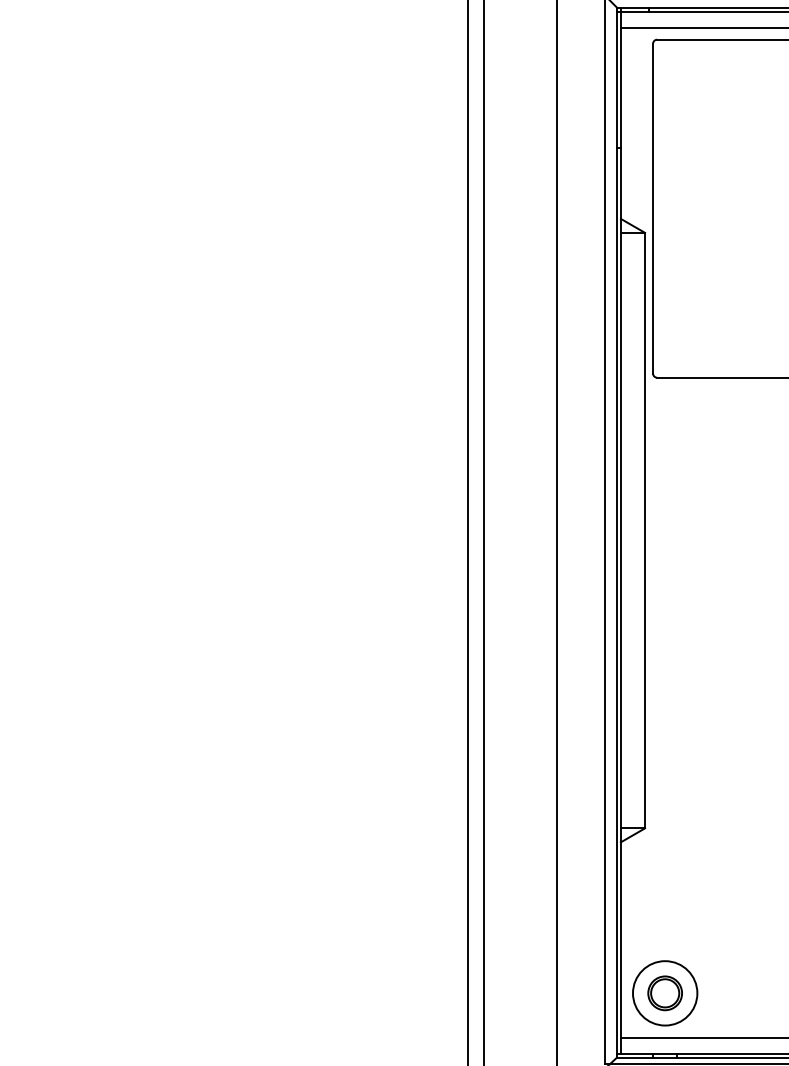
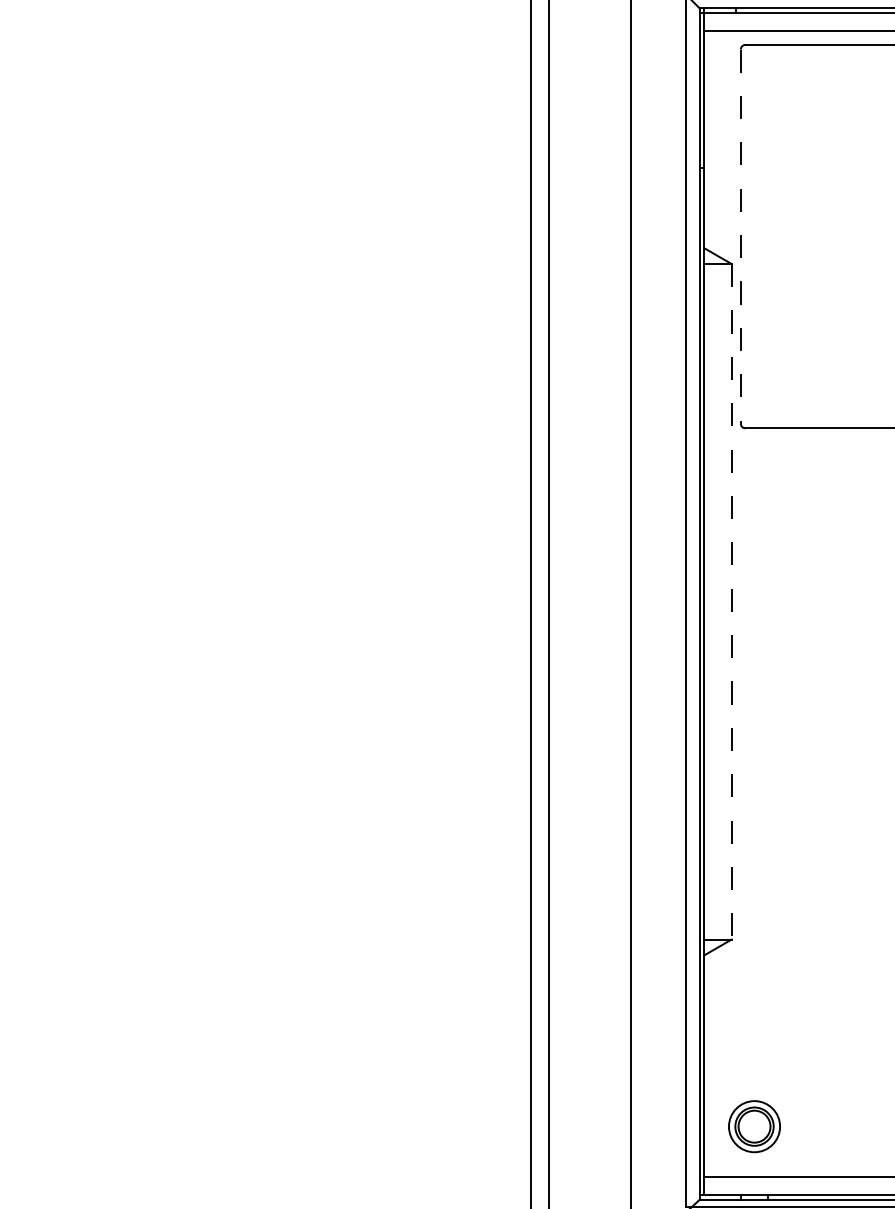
line: (653, 208) -> (741, 236), solid -> dashed
line: (645, 530) -> (732, 601), solid -> dashed
circle: (664, 993) -> (753, 1126), size x0.7

